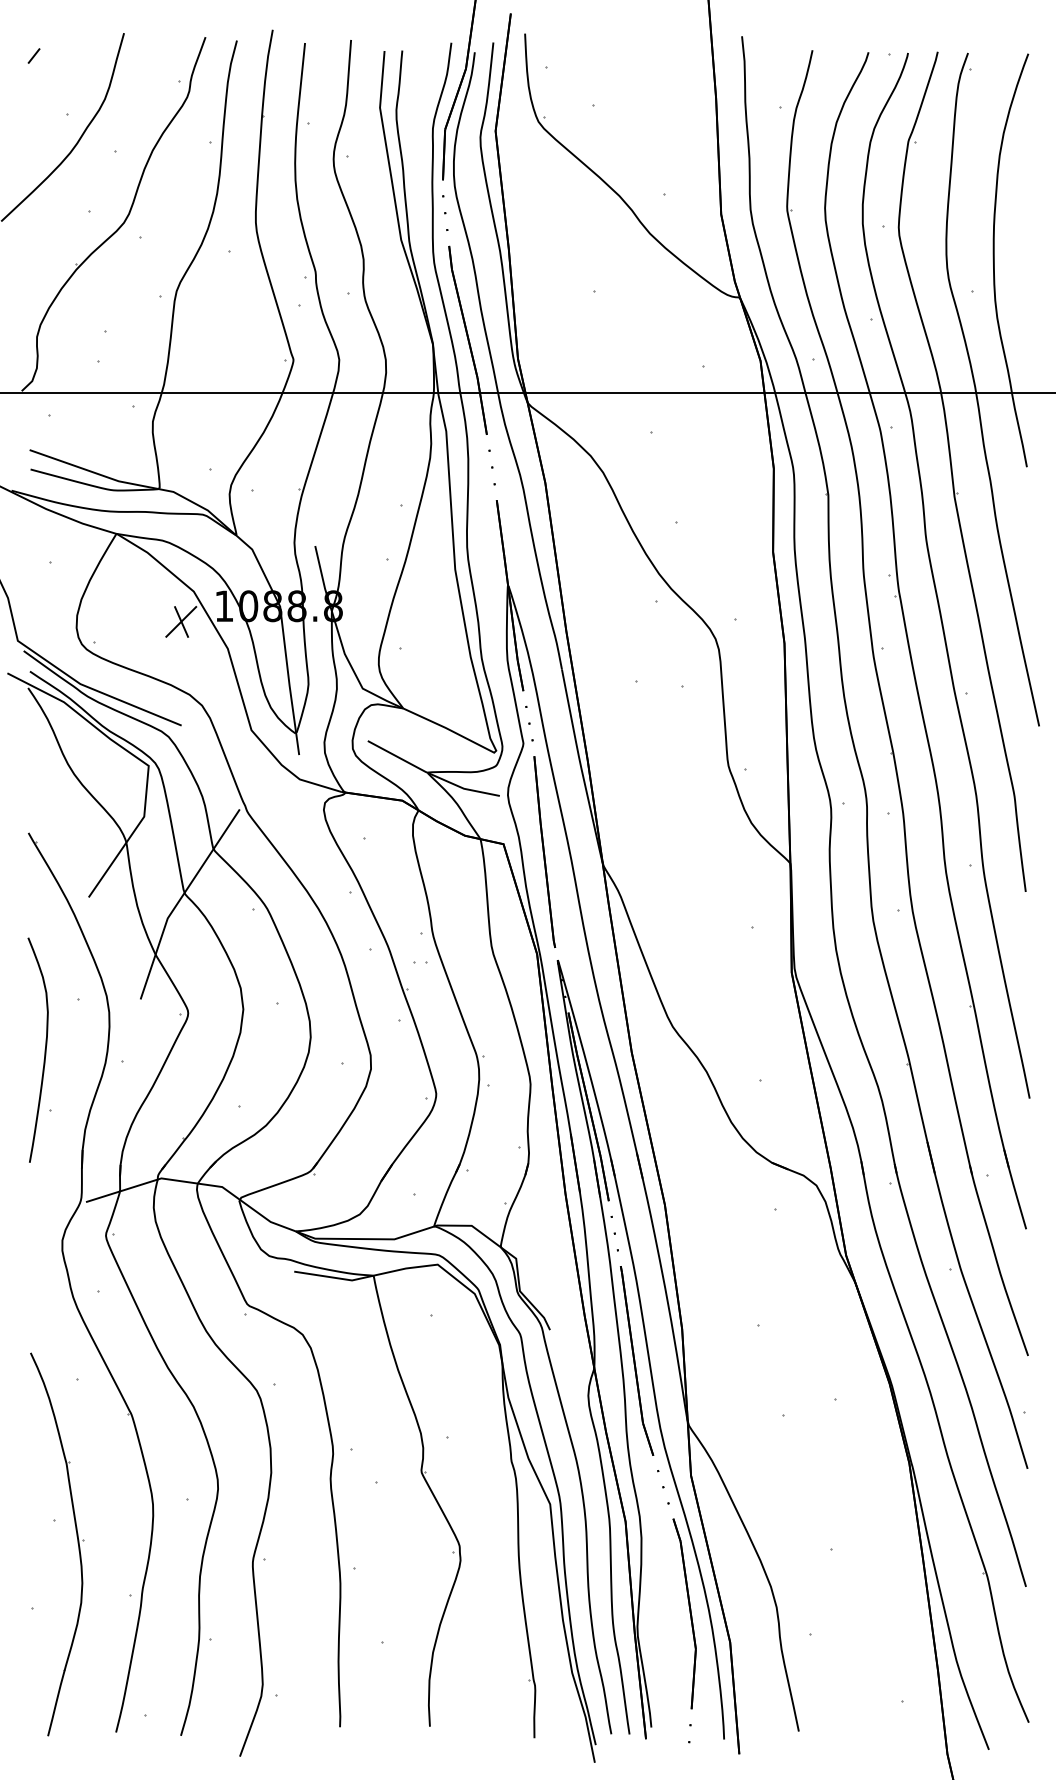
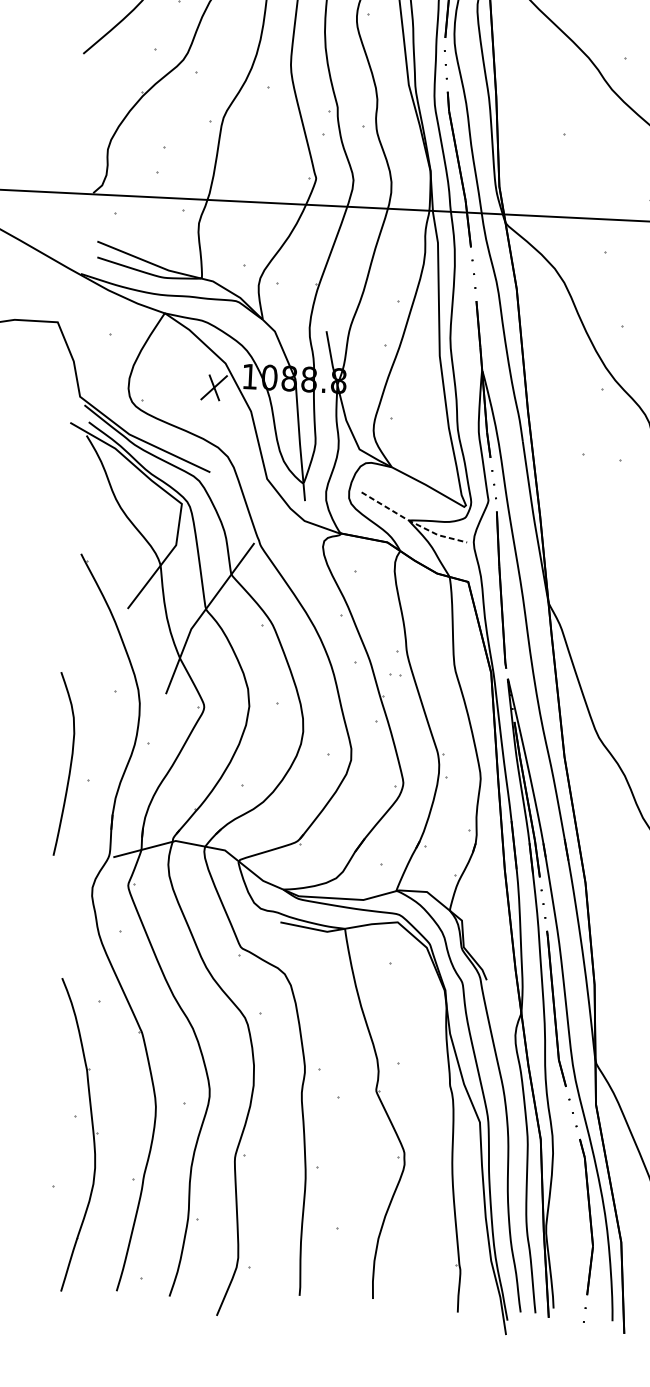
line: (431, 774) -> (412, 522), solid -> dashed
curve: (44, 1049) -> (70, 763), moved

